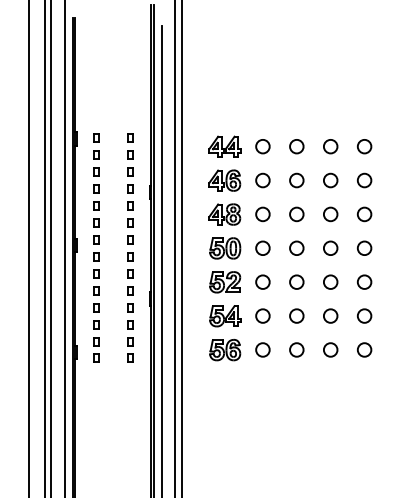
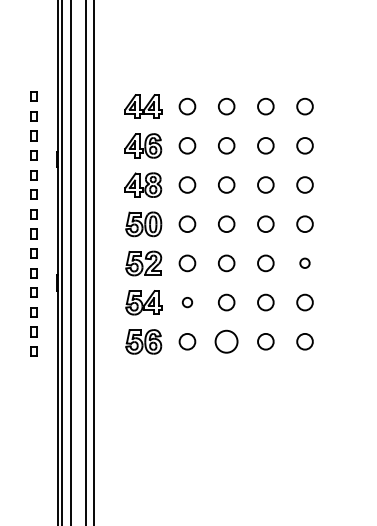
circle: (364, 281) -> (304, 262), size x0.6
circle: (262, 315) -> (186, 301), size x0.6
circle: (296, 349) -> (226, 341), size x1.4

